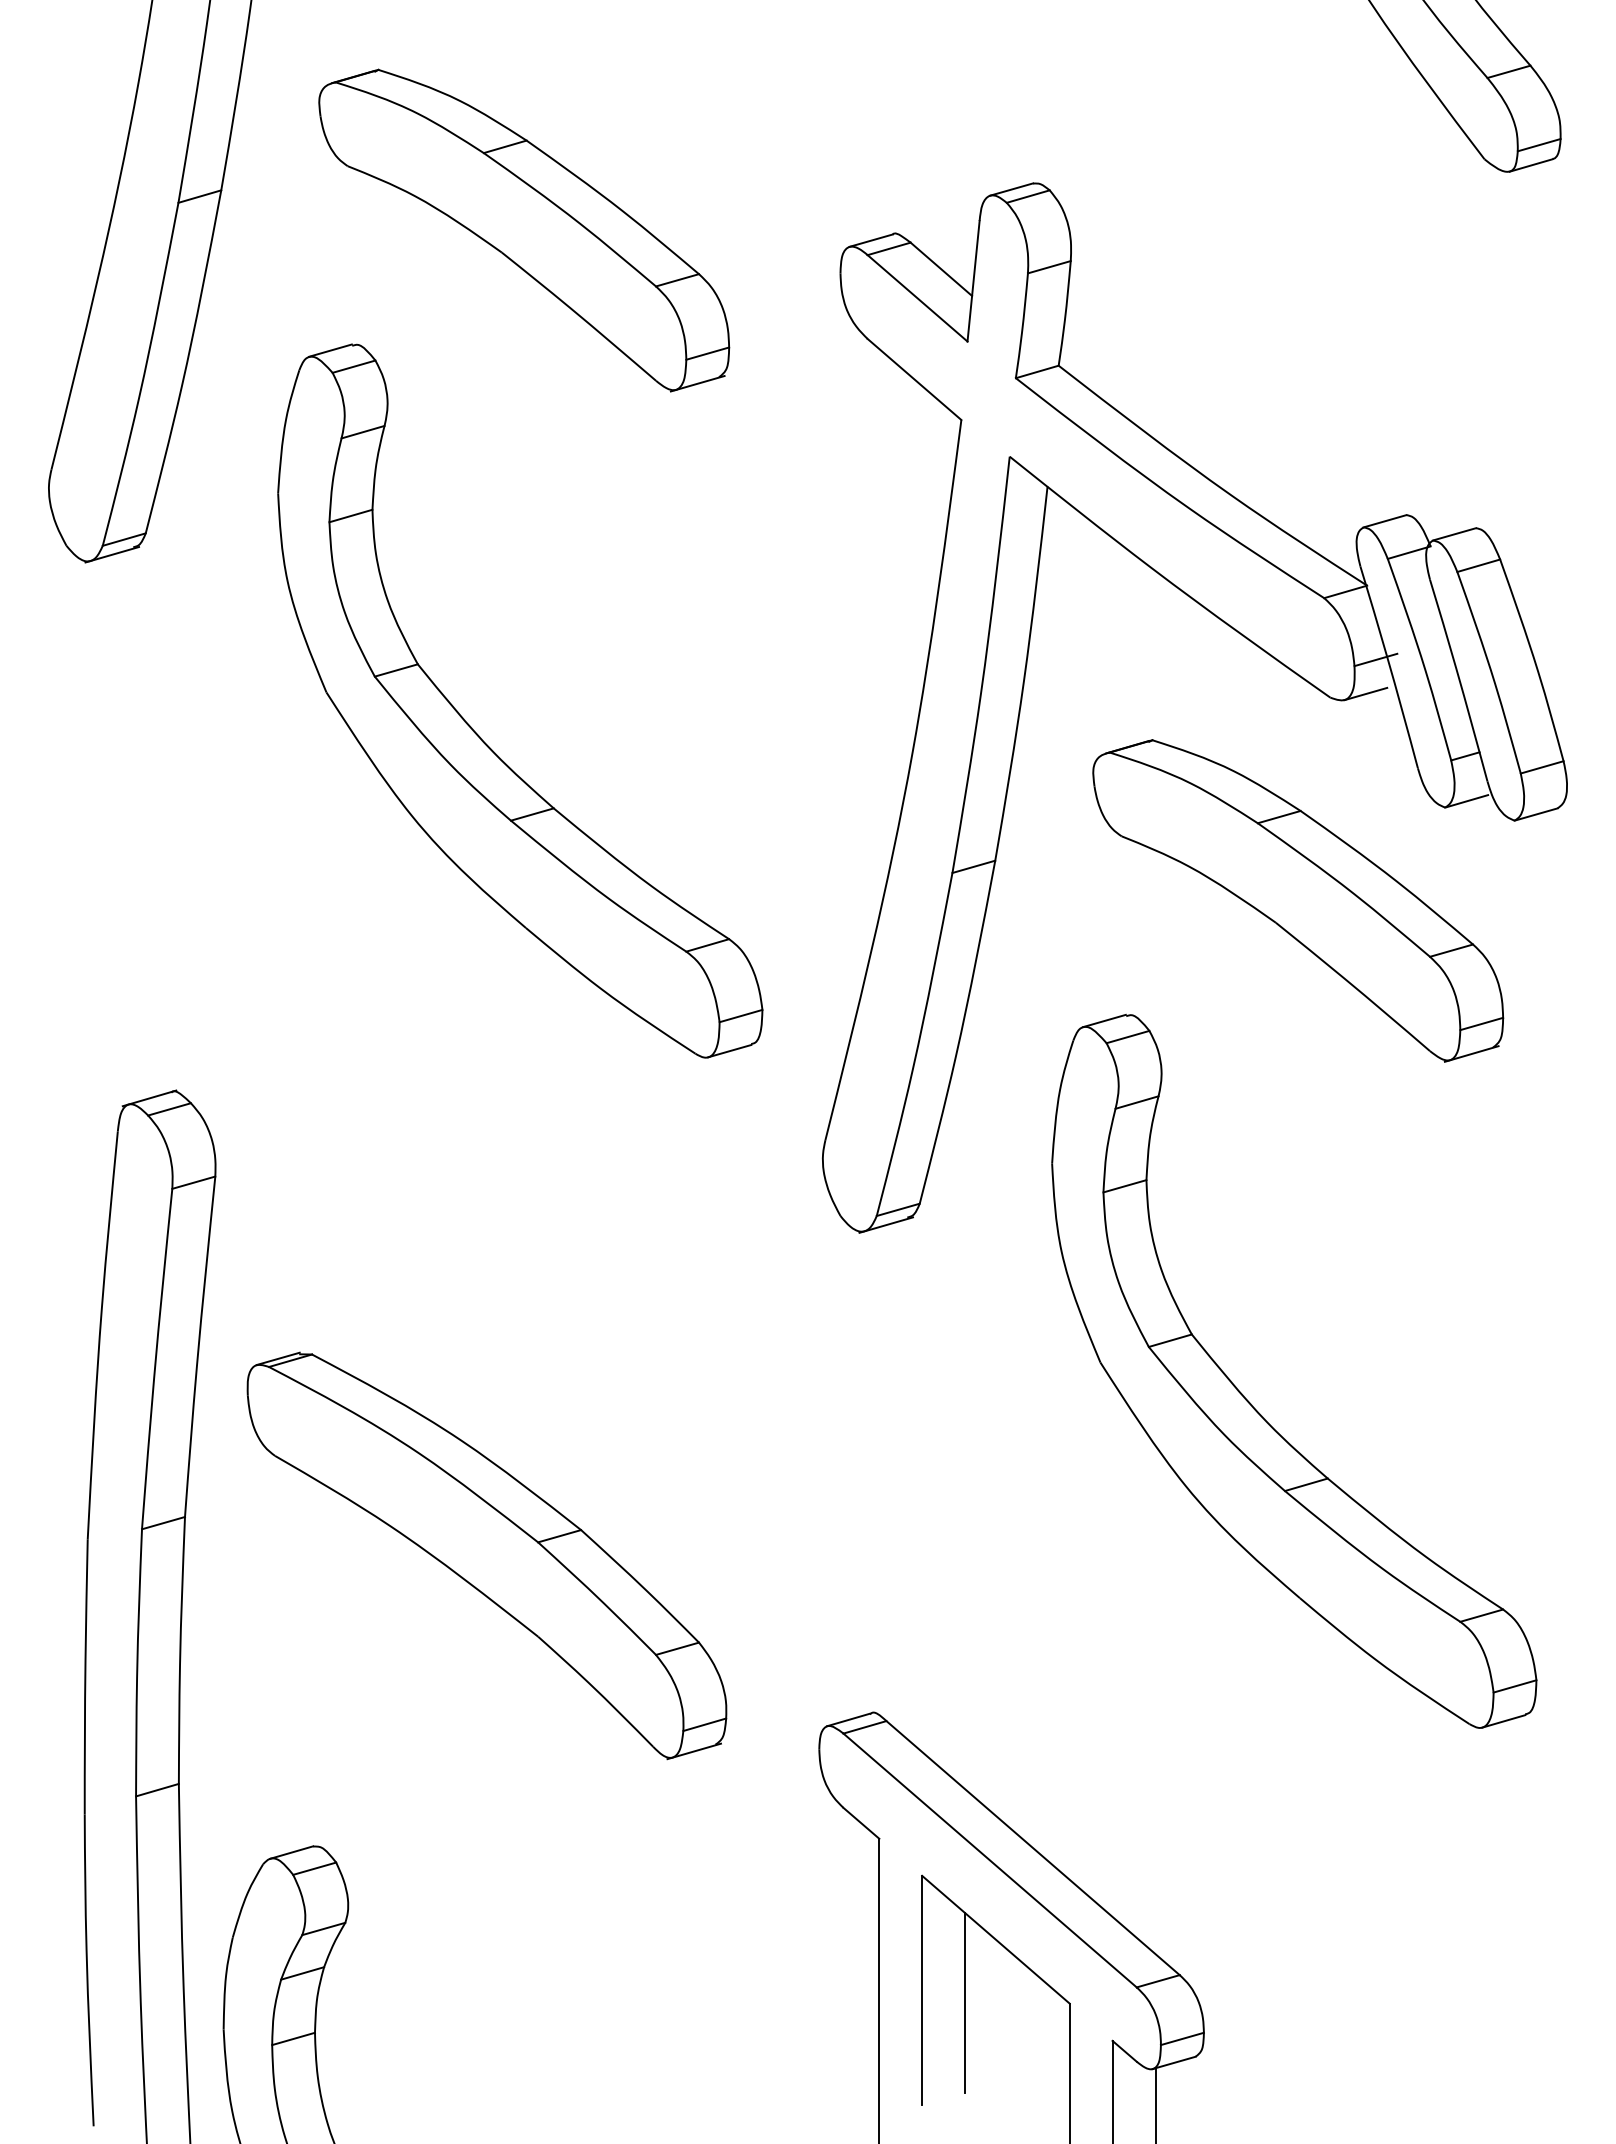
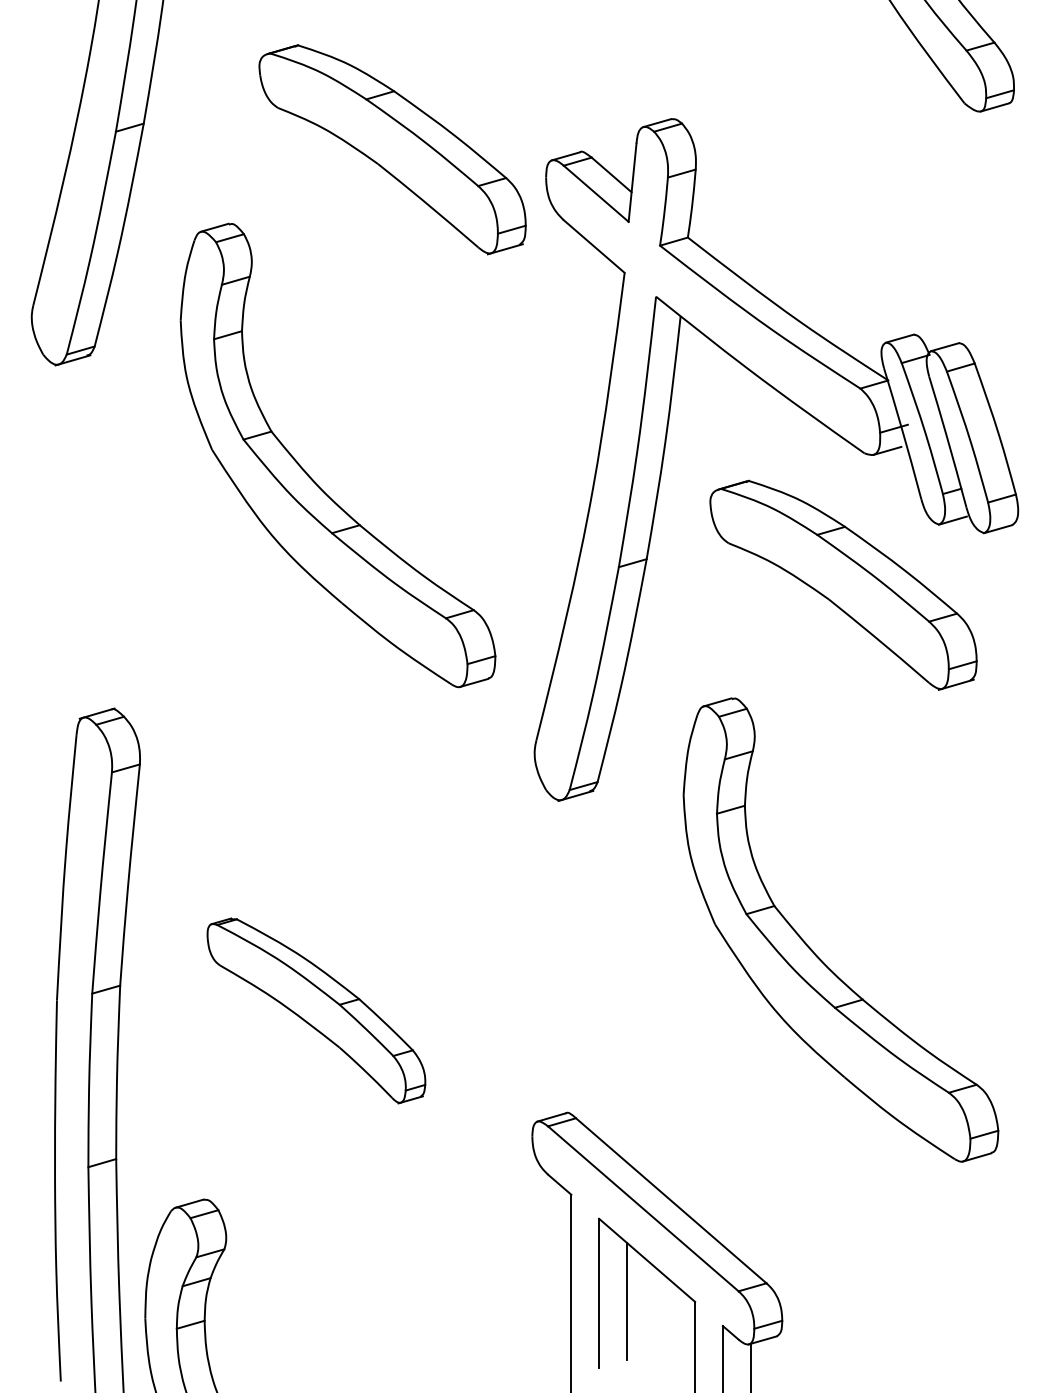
part: (524, 230) -> (392, 149), moved
part: (1252, 1402) -> (813, 950), moved
part: (487, 1555) -> (316, 1010), size x0.7

